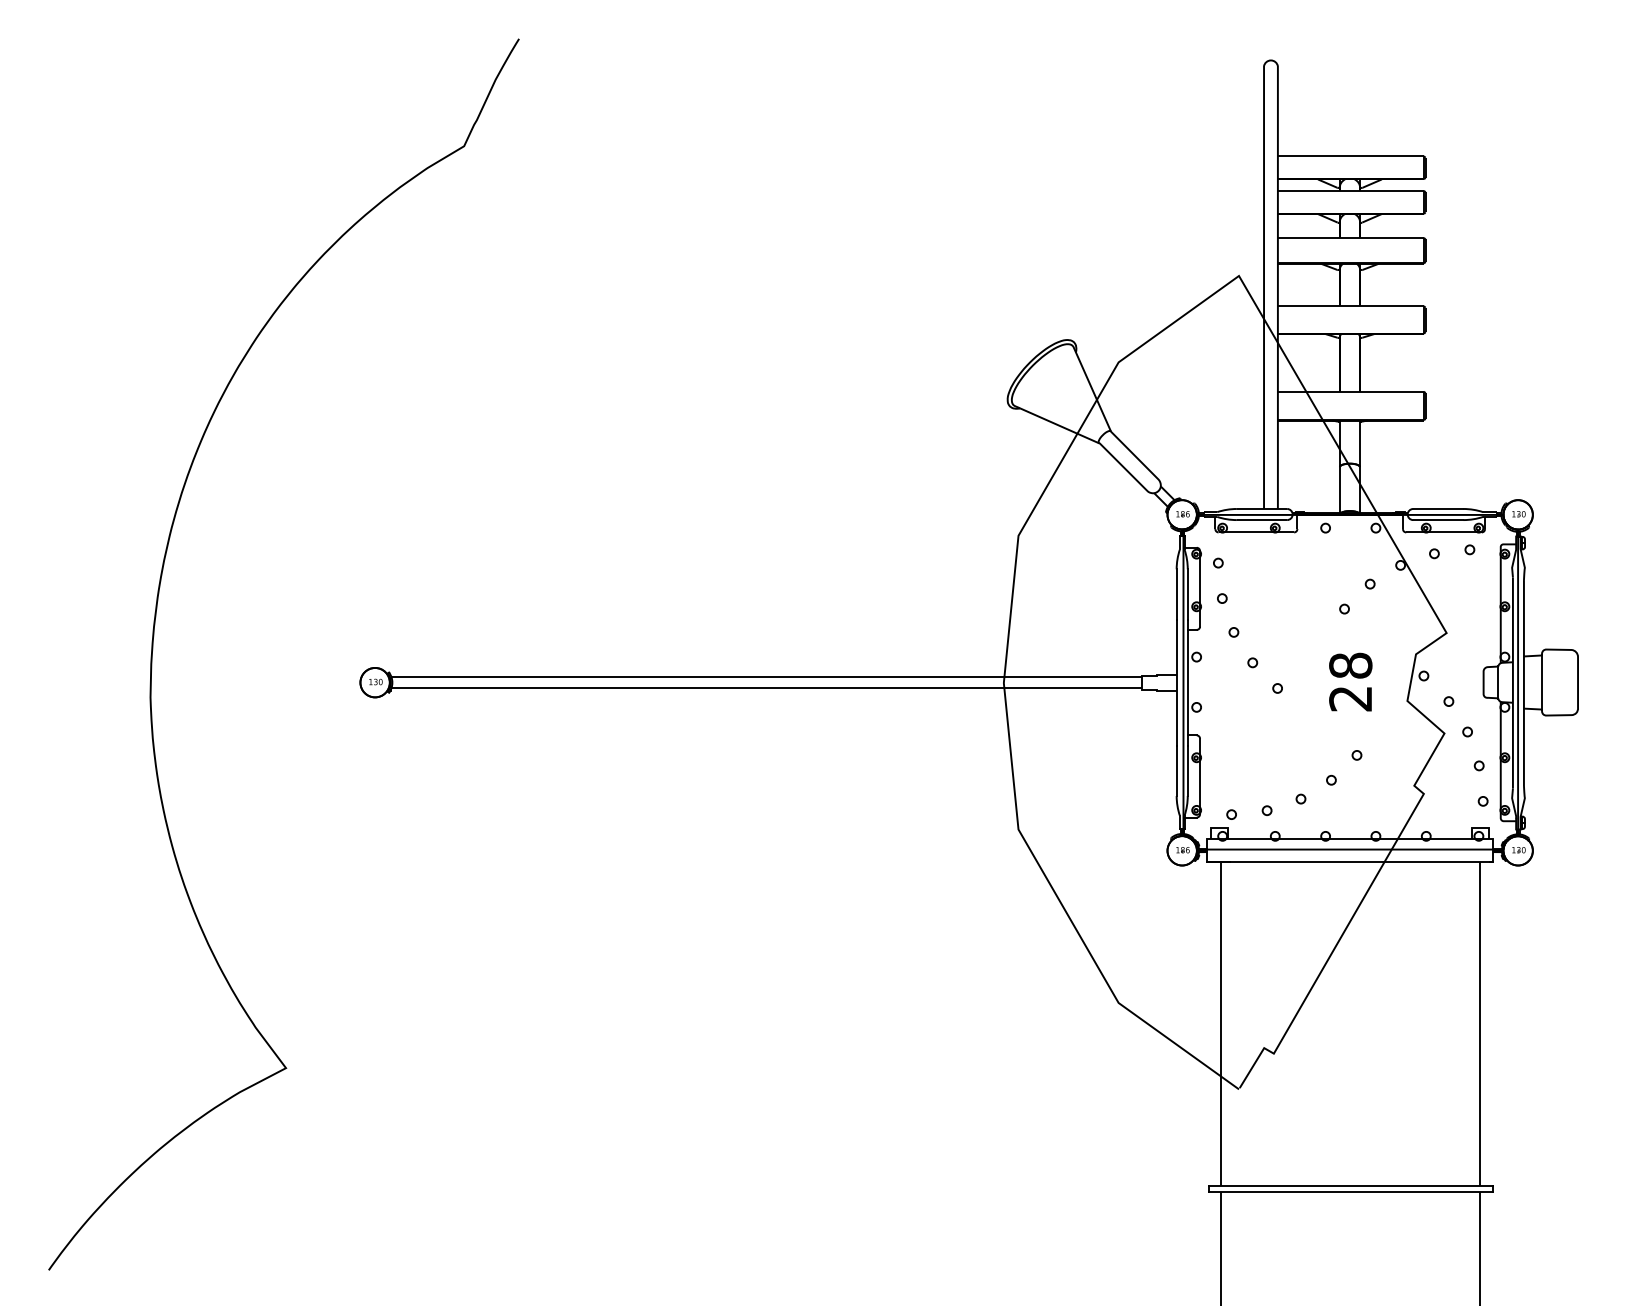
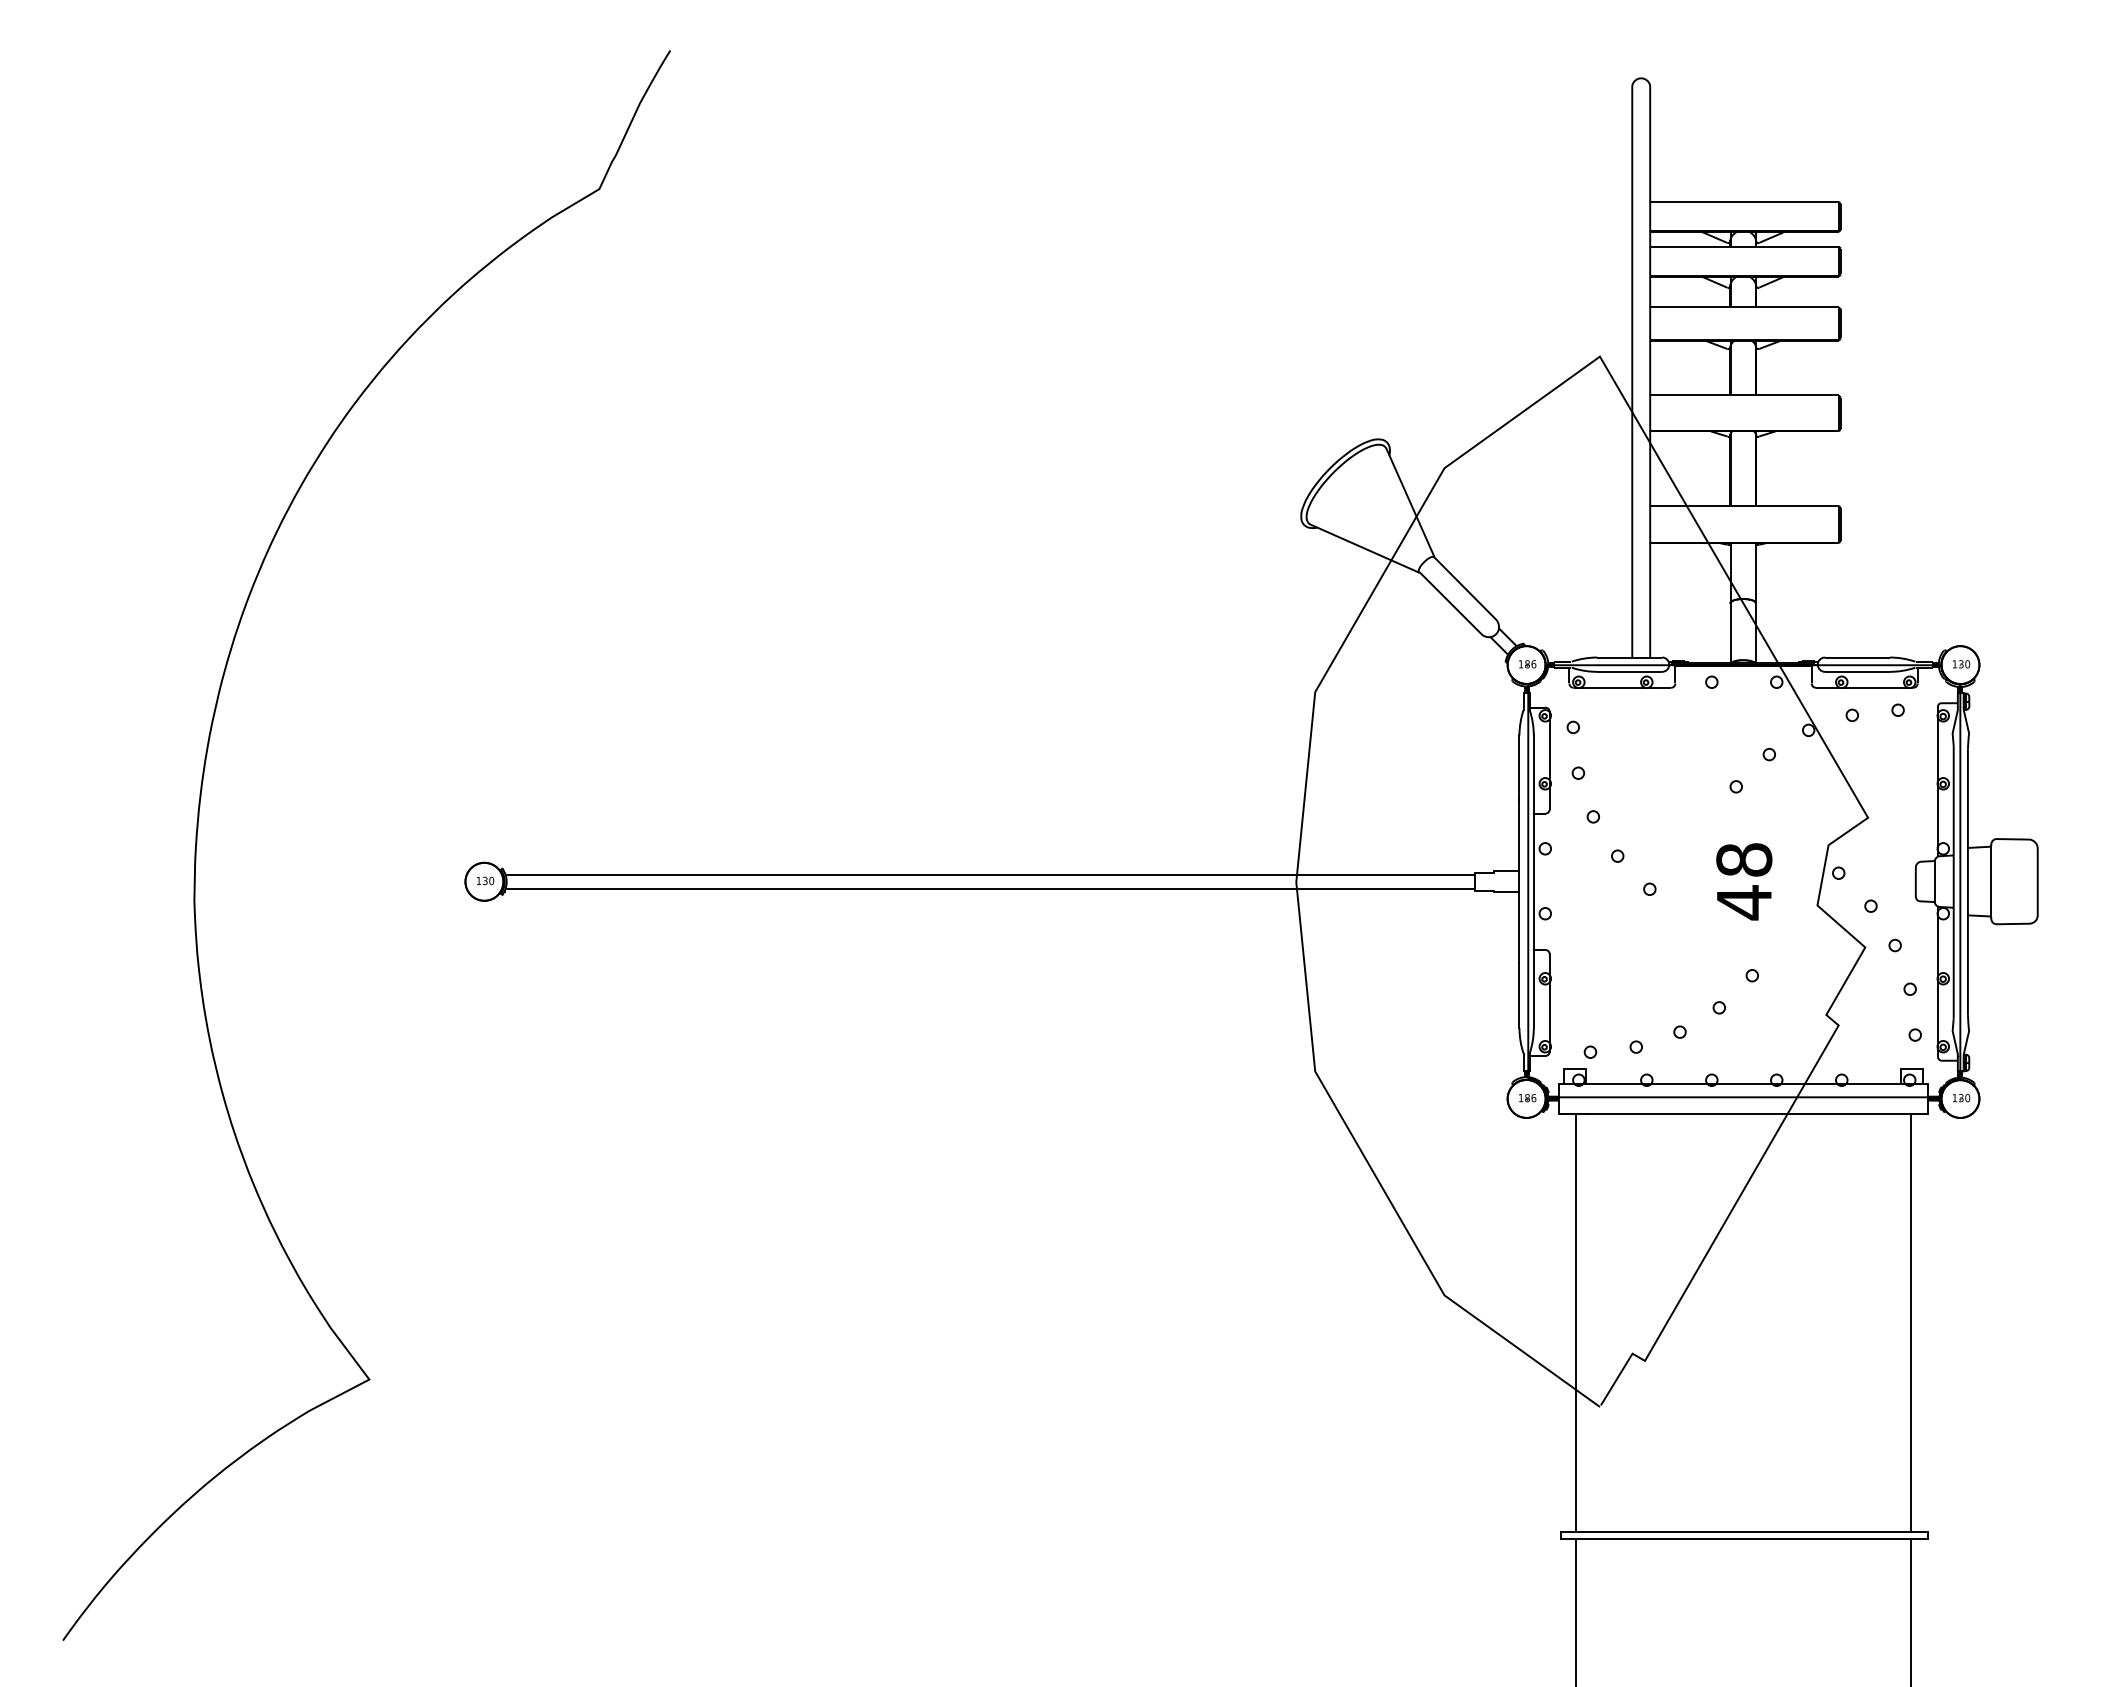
text: (1350, 698) -> (1743, 902), 28 -> 48

